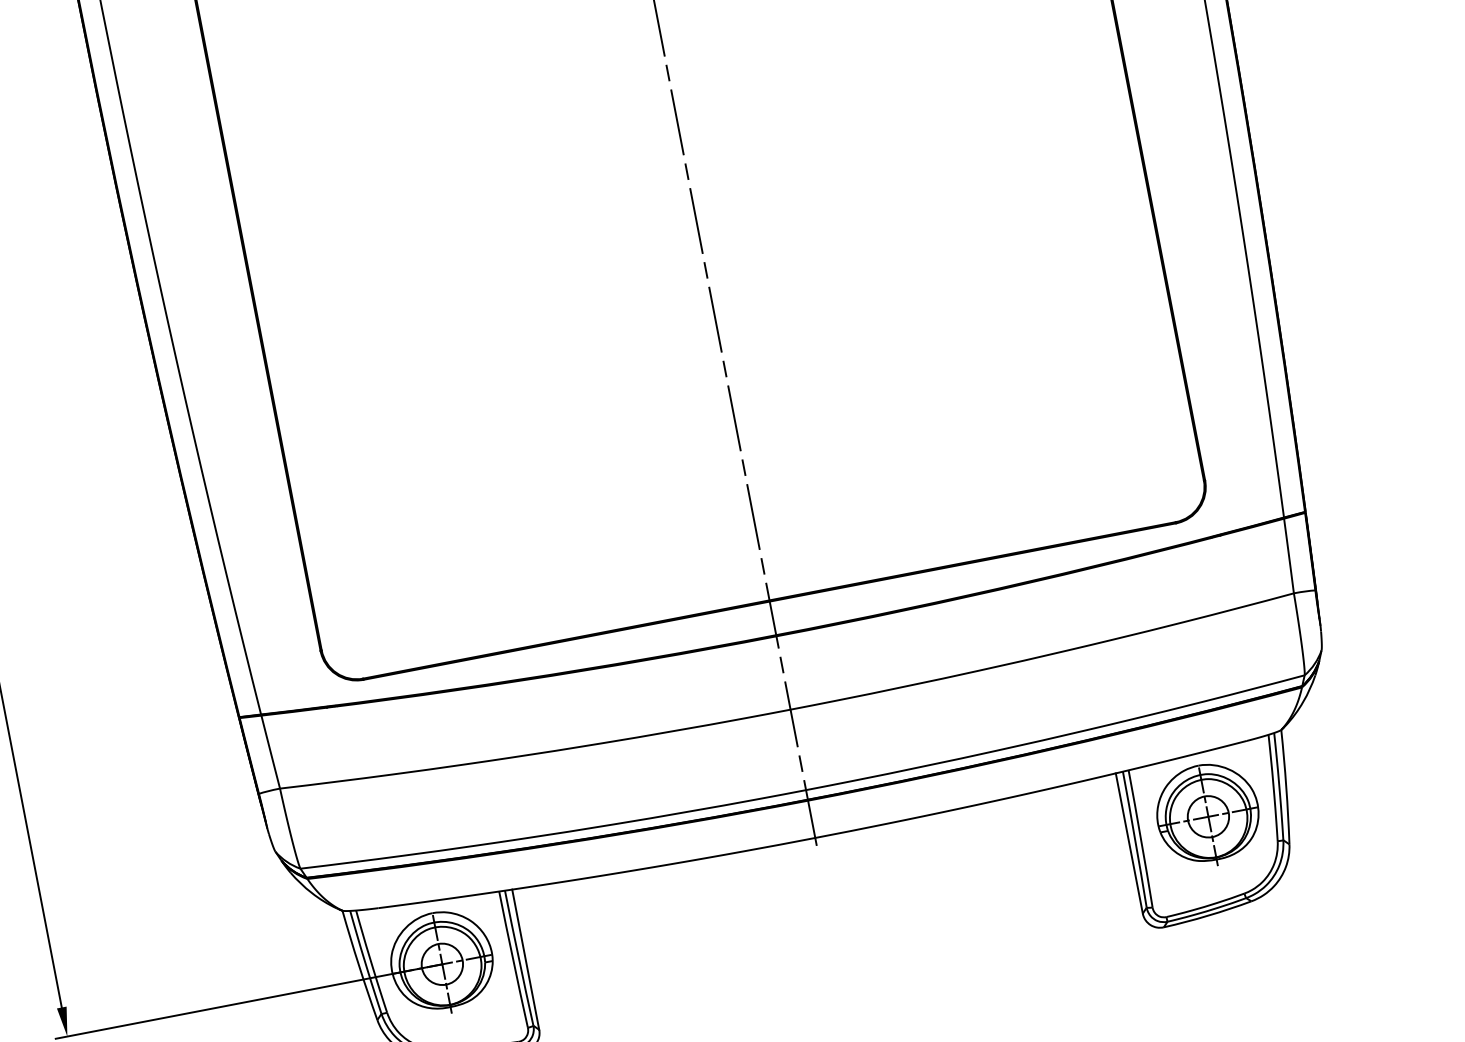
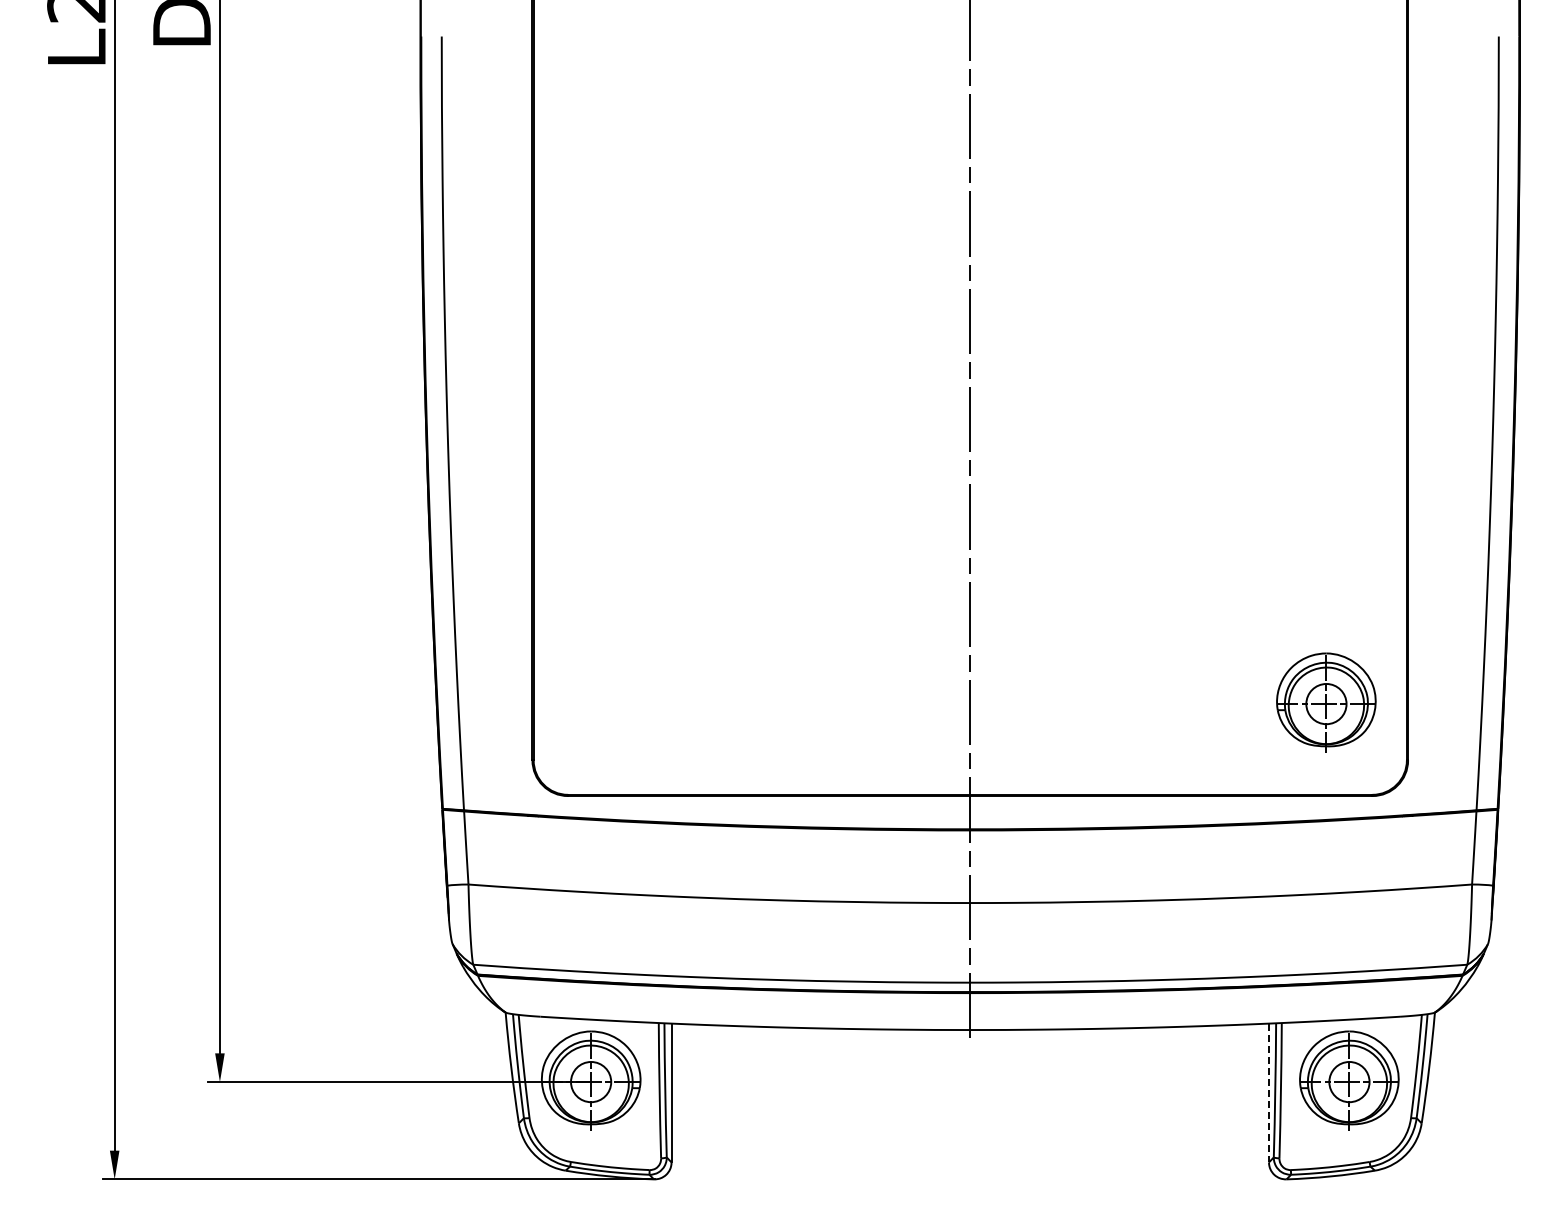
part: (1111, 437) -> (1326, 702), added
line: (1129, 843) -> (1269, 1093), solid -> dashed

